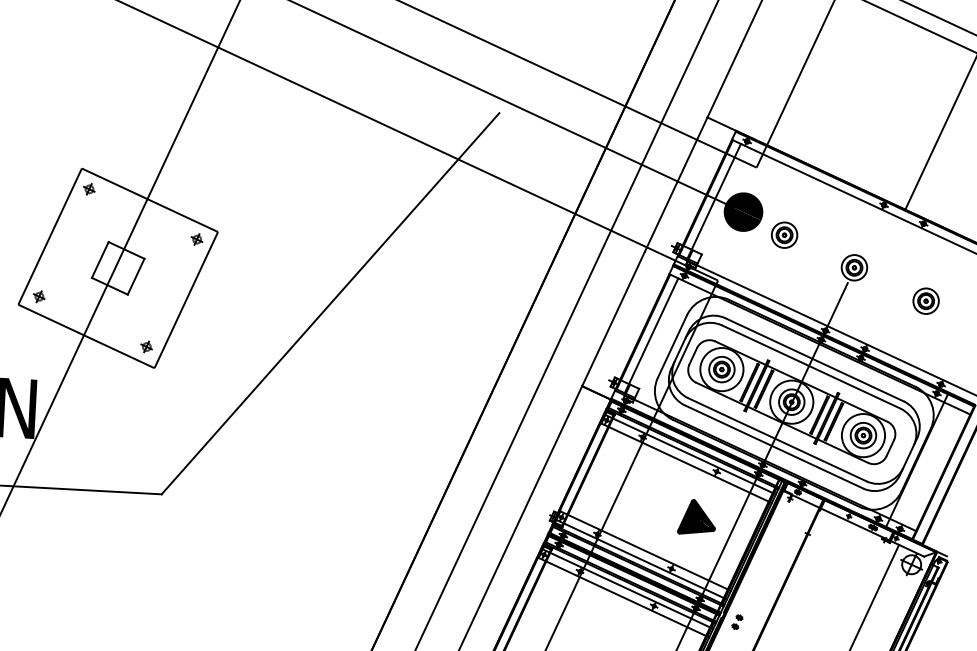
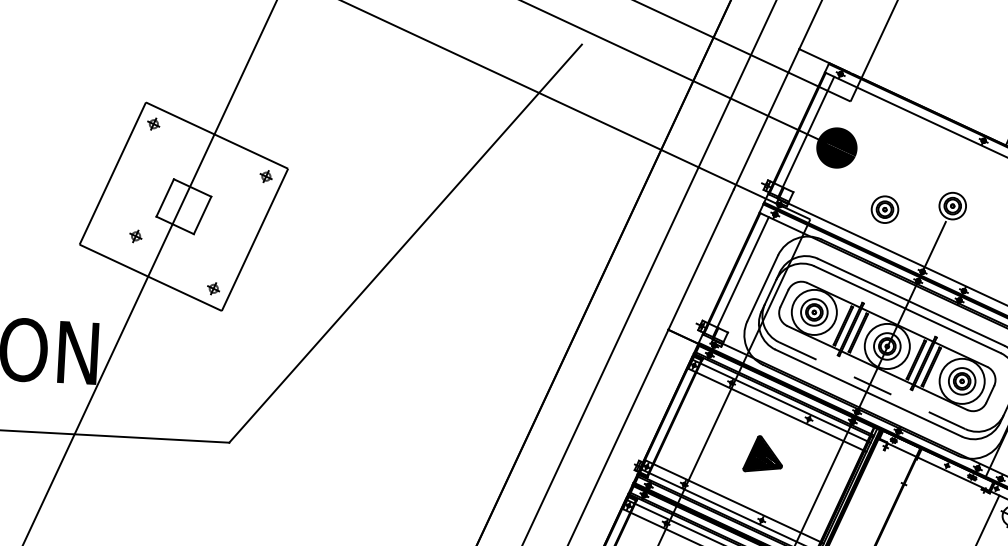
part: (784, 234) -> (884, 208), moved
part: (39, 296) -> (136, 236), moved
line: (777, 439) -> (872, 385), solid -> dashed
part: (696, 516) -> (762, 453), moved

